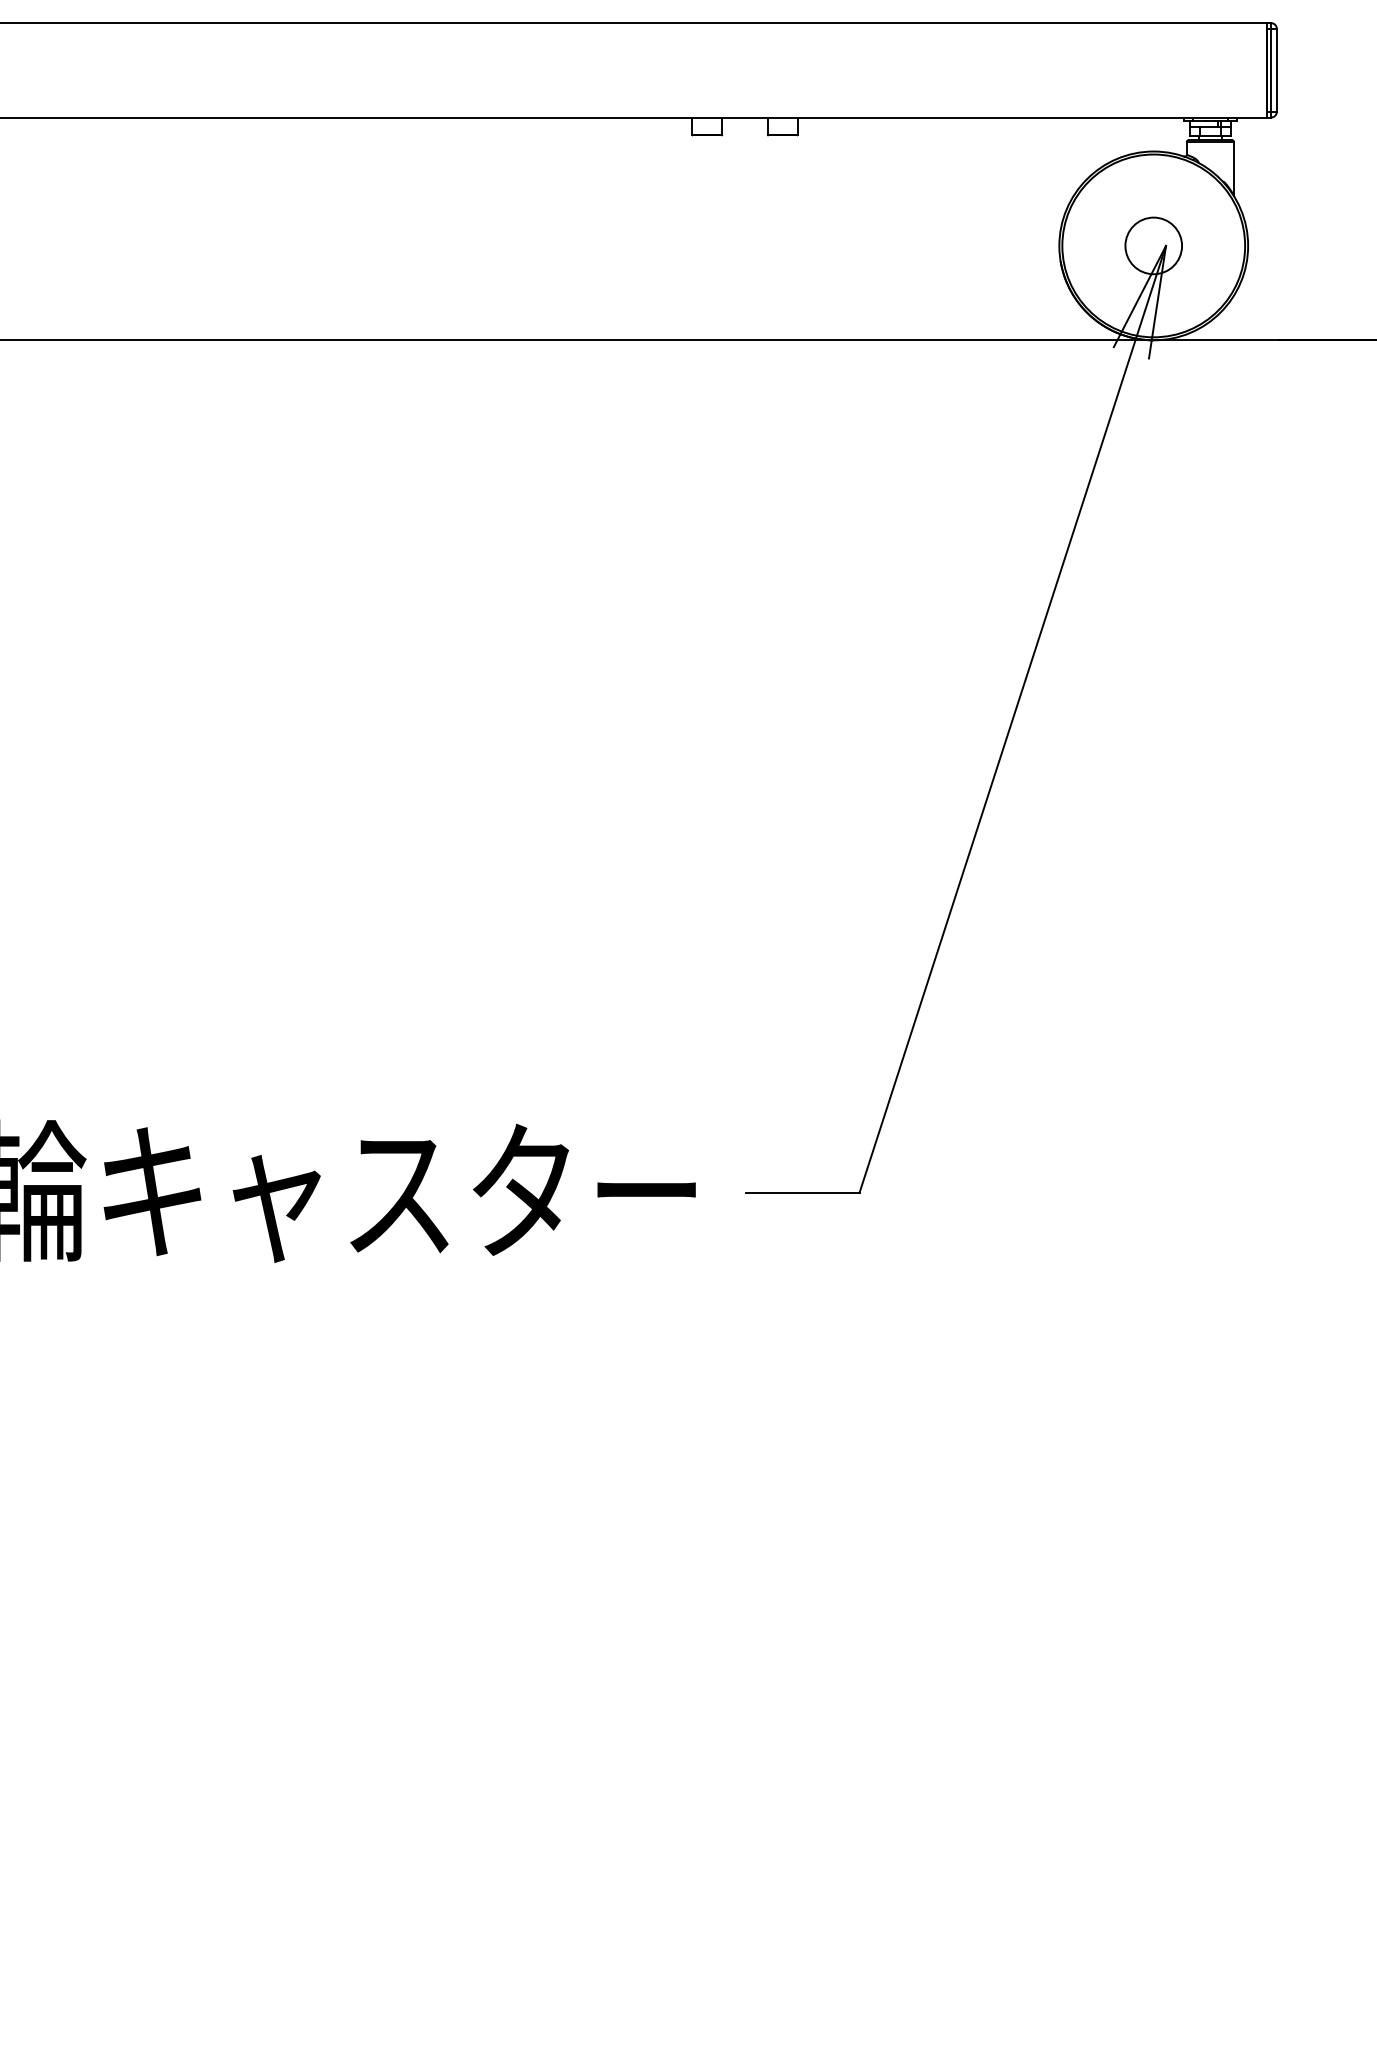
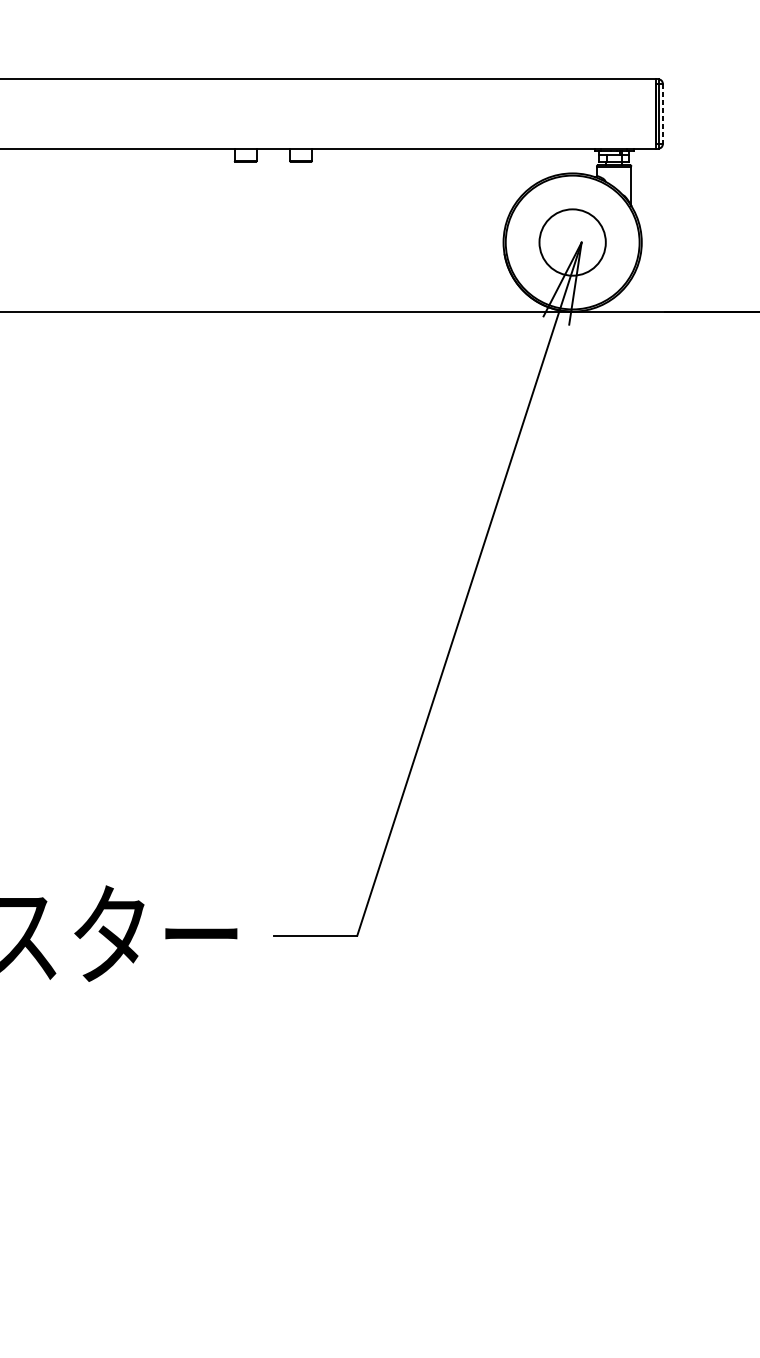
line: (1276, 70) -> (662, 114), solid -> dashed
circle: (1153, 245) -> (572, 242), size x1.6

